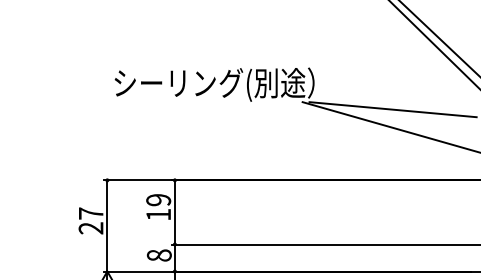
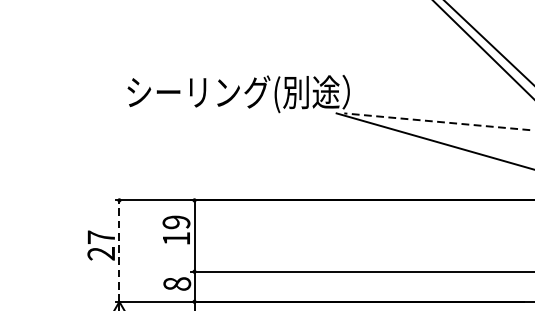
line: (393, 109) -> (437, 121), solid -> dashed
line: (107, 225) -> (119, 250), solid -> dashed

